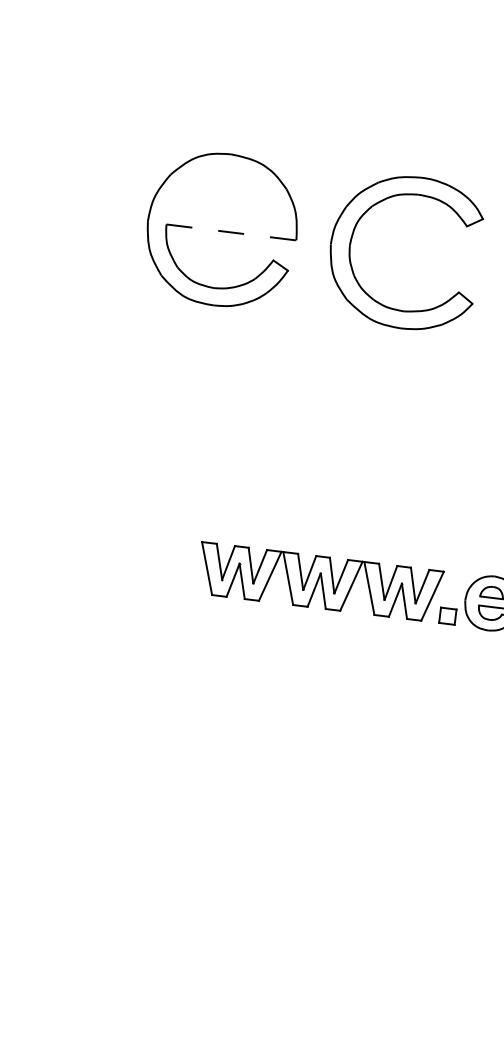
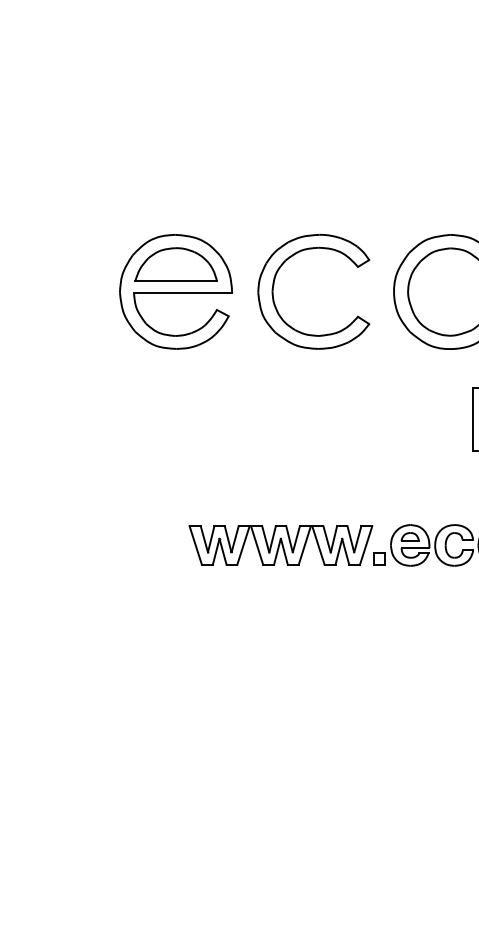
part: (225, 193) -> (175, 264), added
line: (231, 231) -> (183, 292), dashed -> solid

